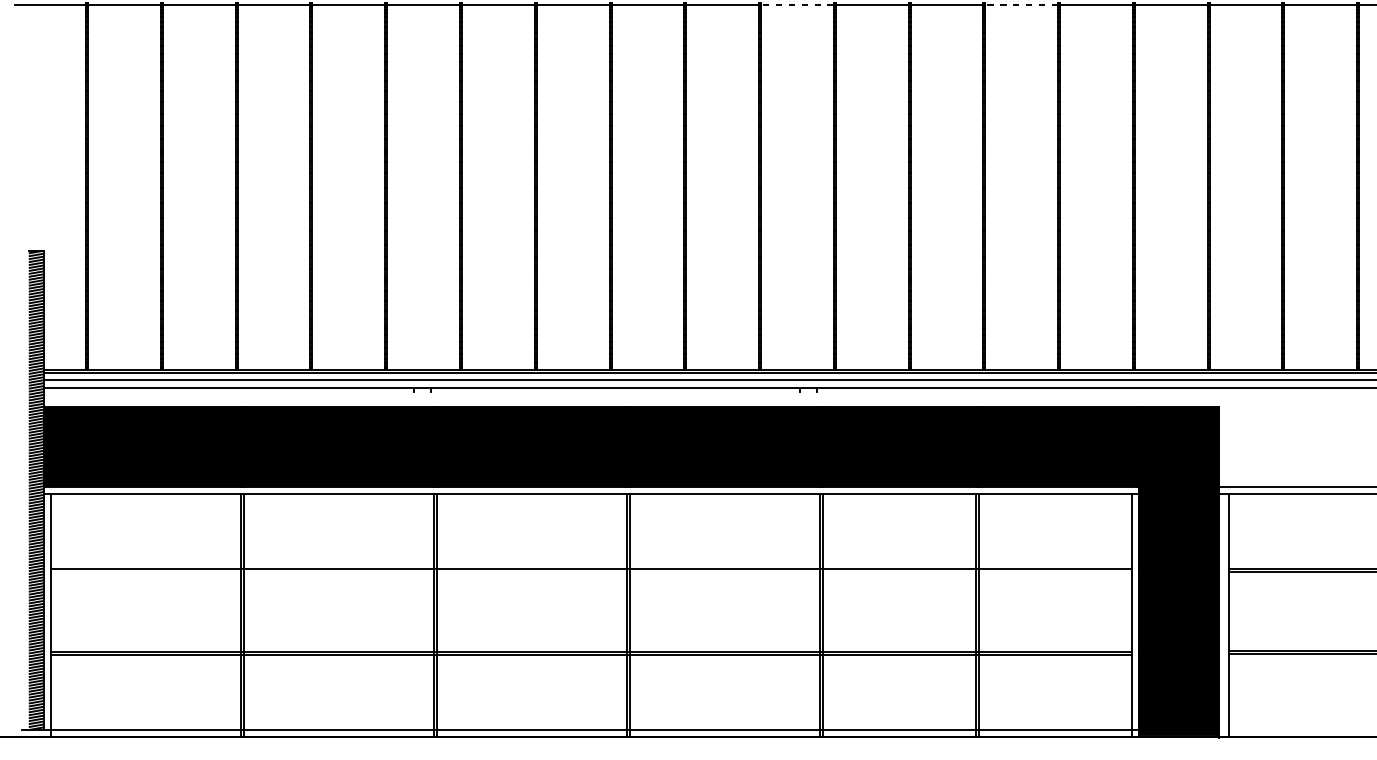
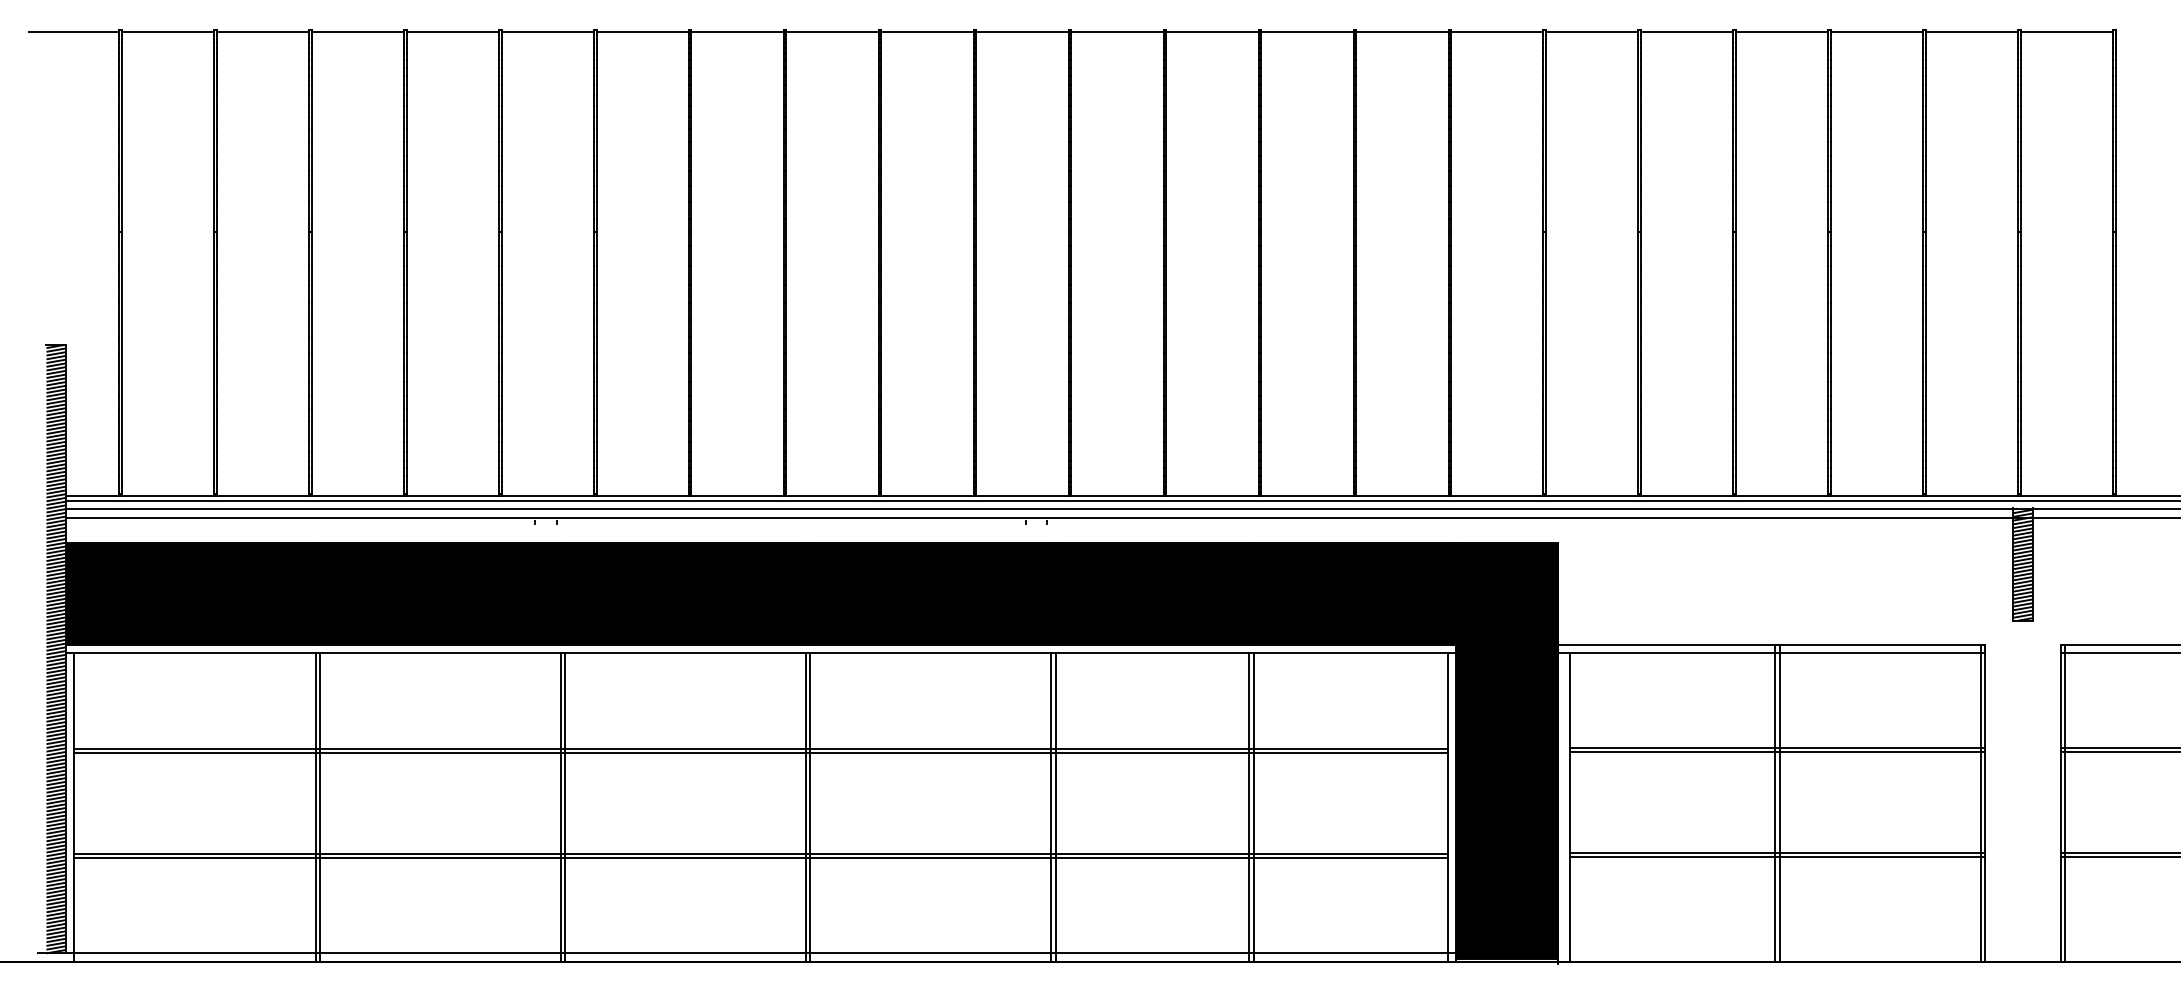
line: (797, 4) -> (1022, 32), dashed -> solid
line: (1021, 4) -> (1306, 32), dashed -> solid
line: (591, 572) -> (760, 753), added

